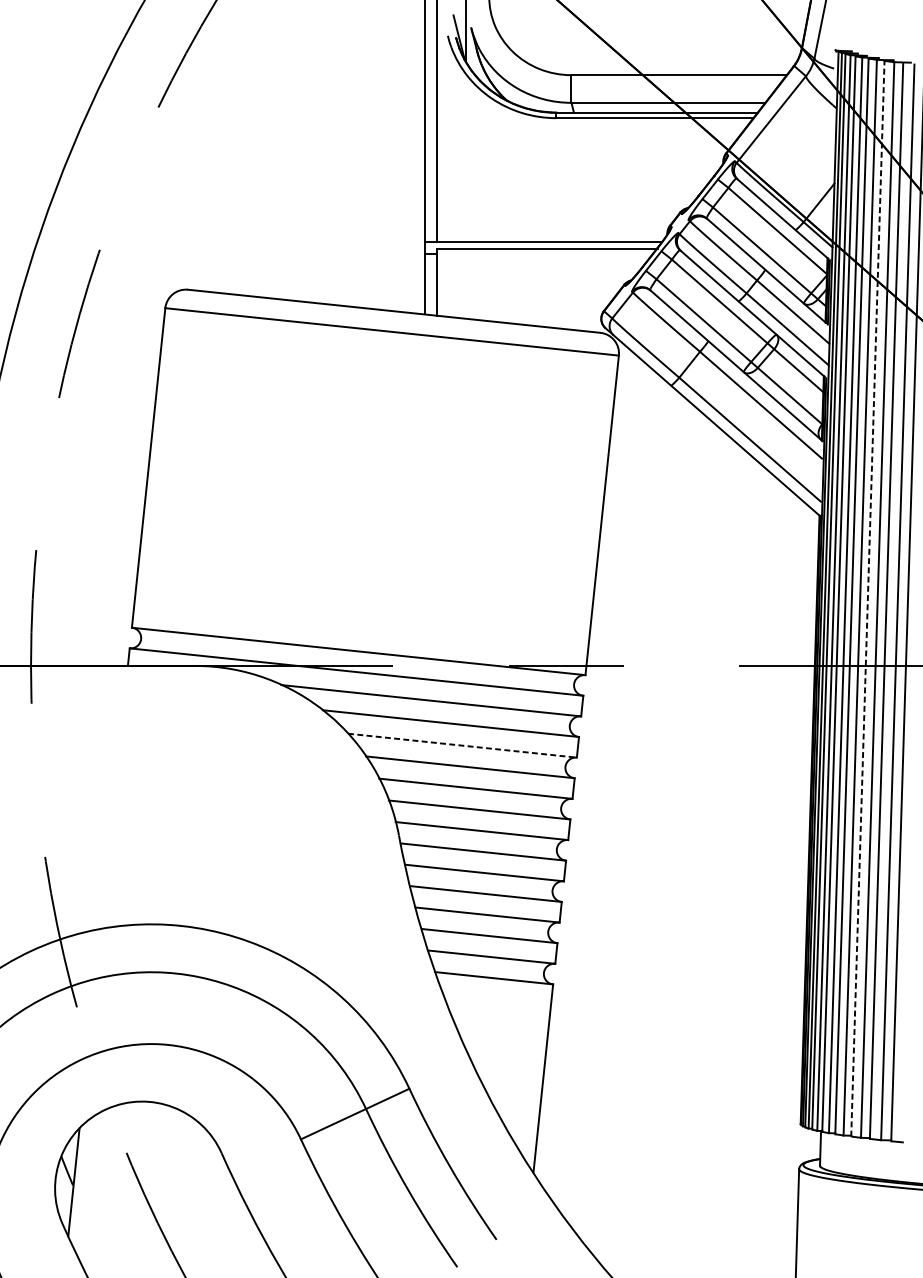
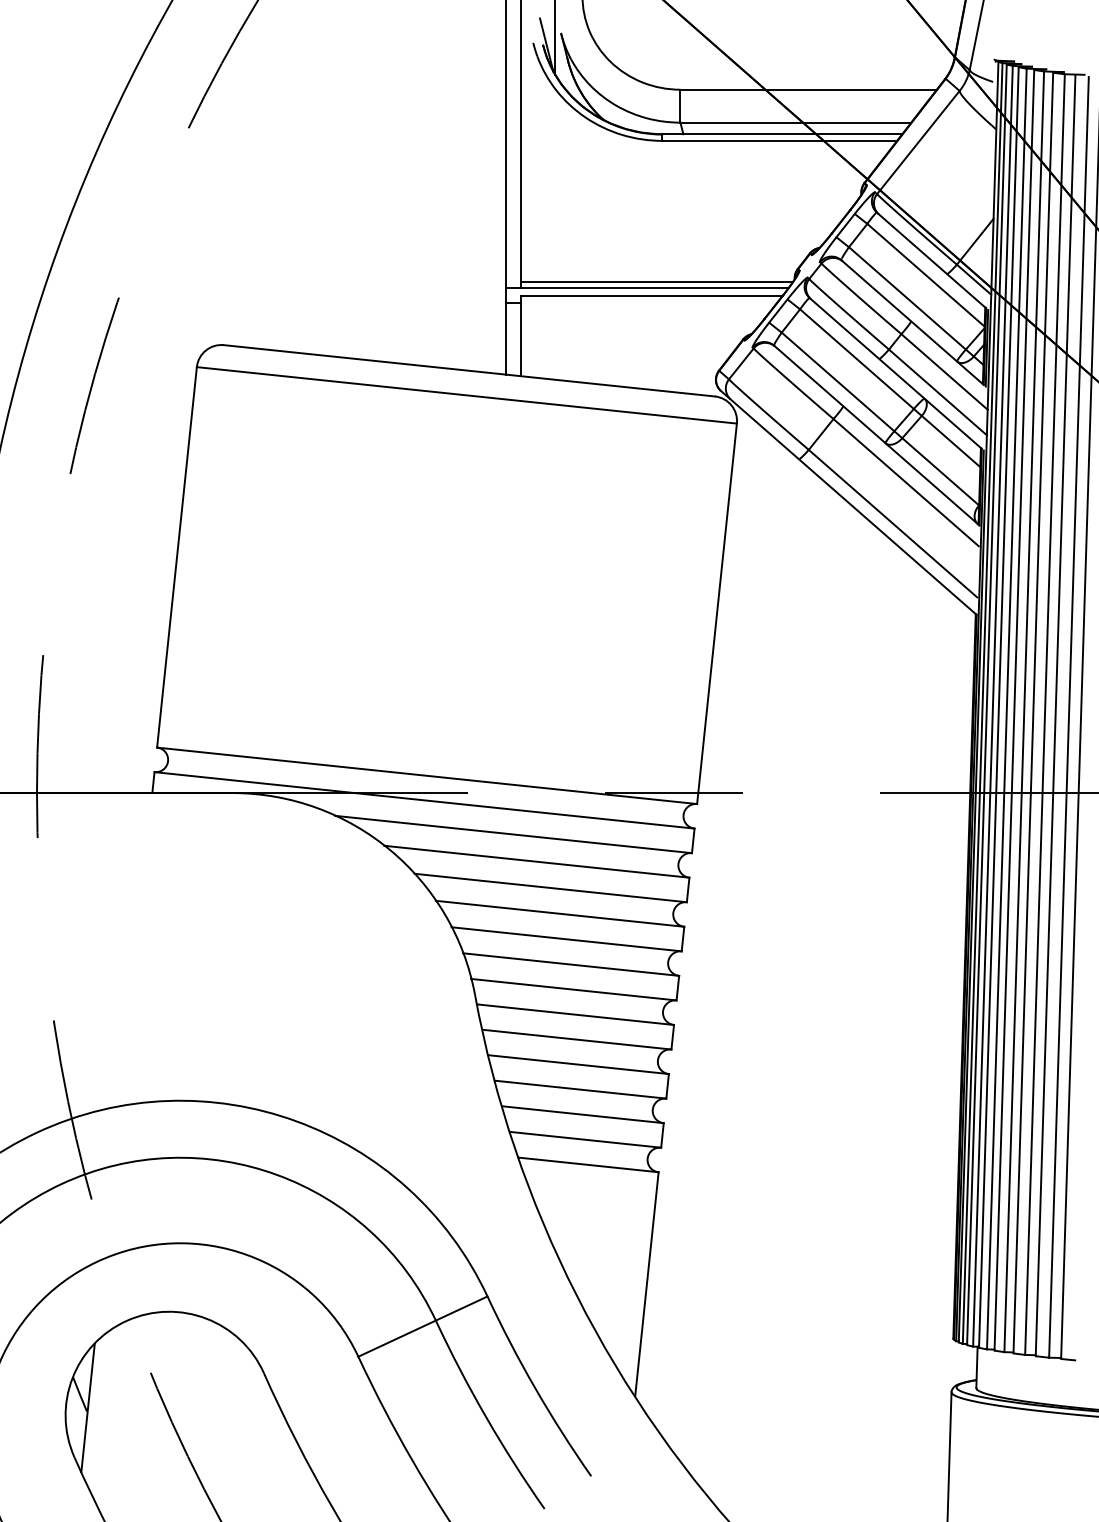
line: (551, 237) -> (656, 282), added
line: (868, 599) -> (1033, 713), dashed -> solid
line: (462, 746) -> (550, 888), dashed -> solid

